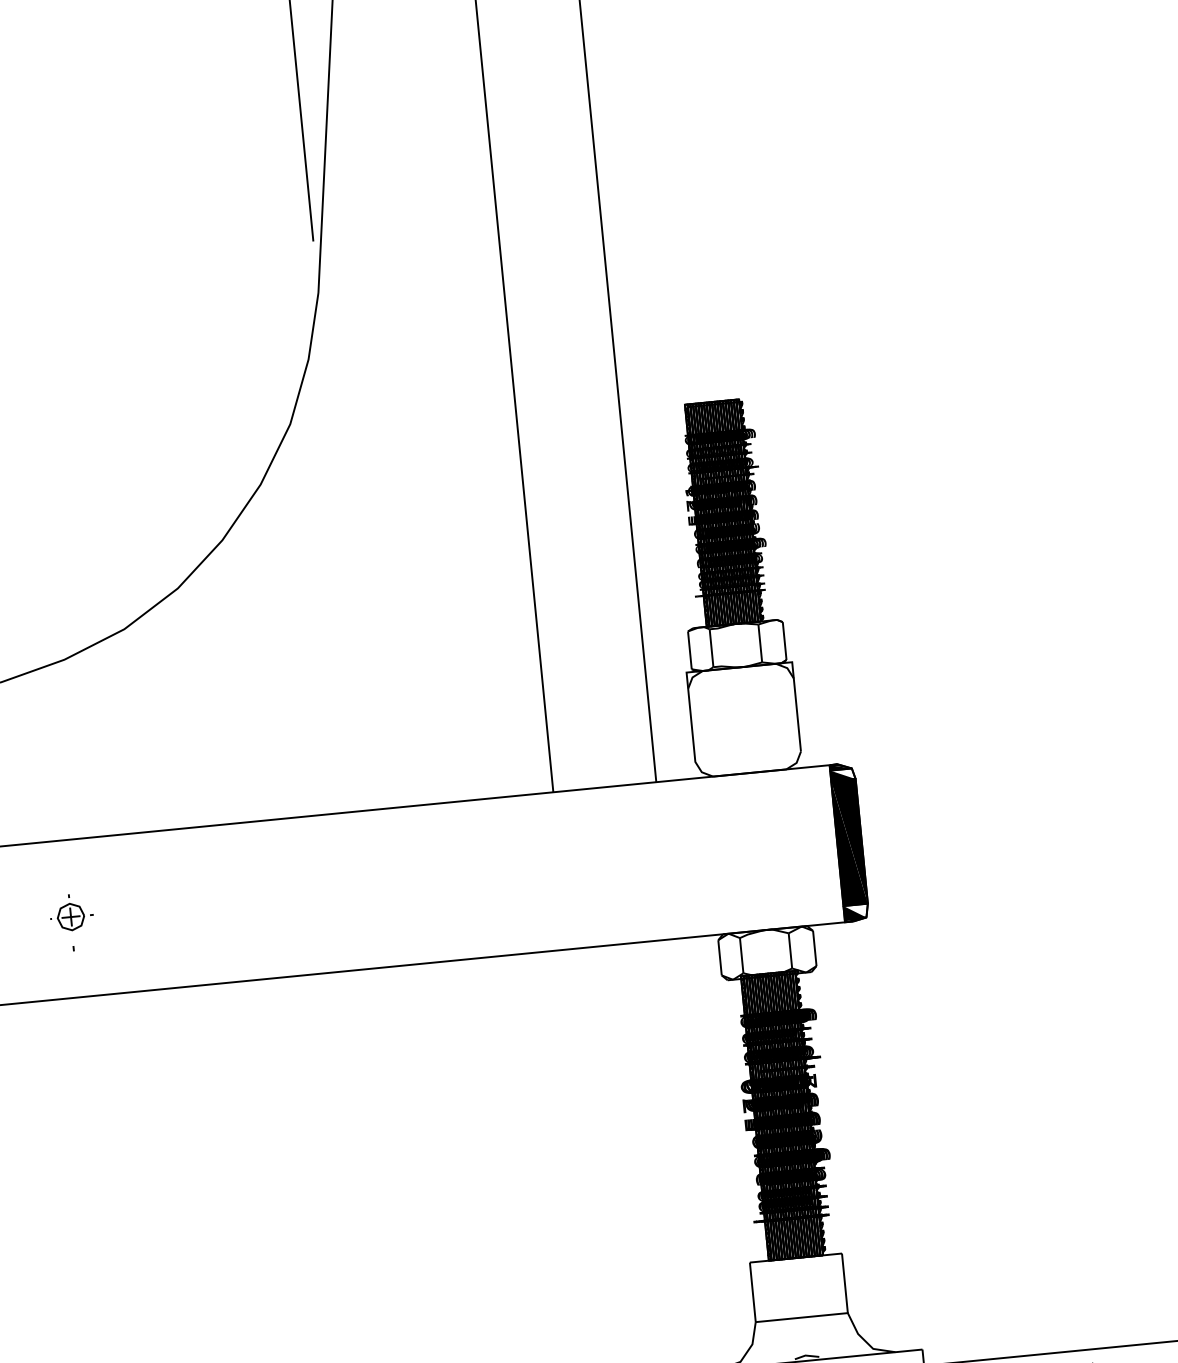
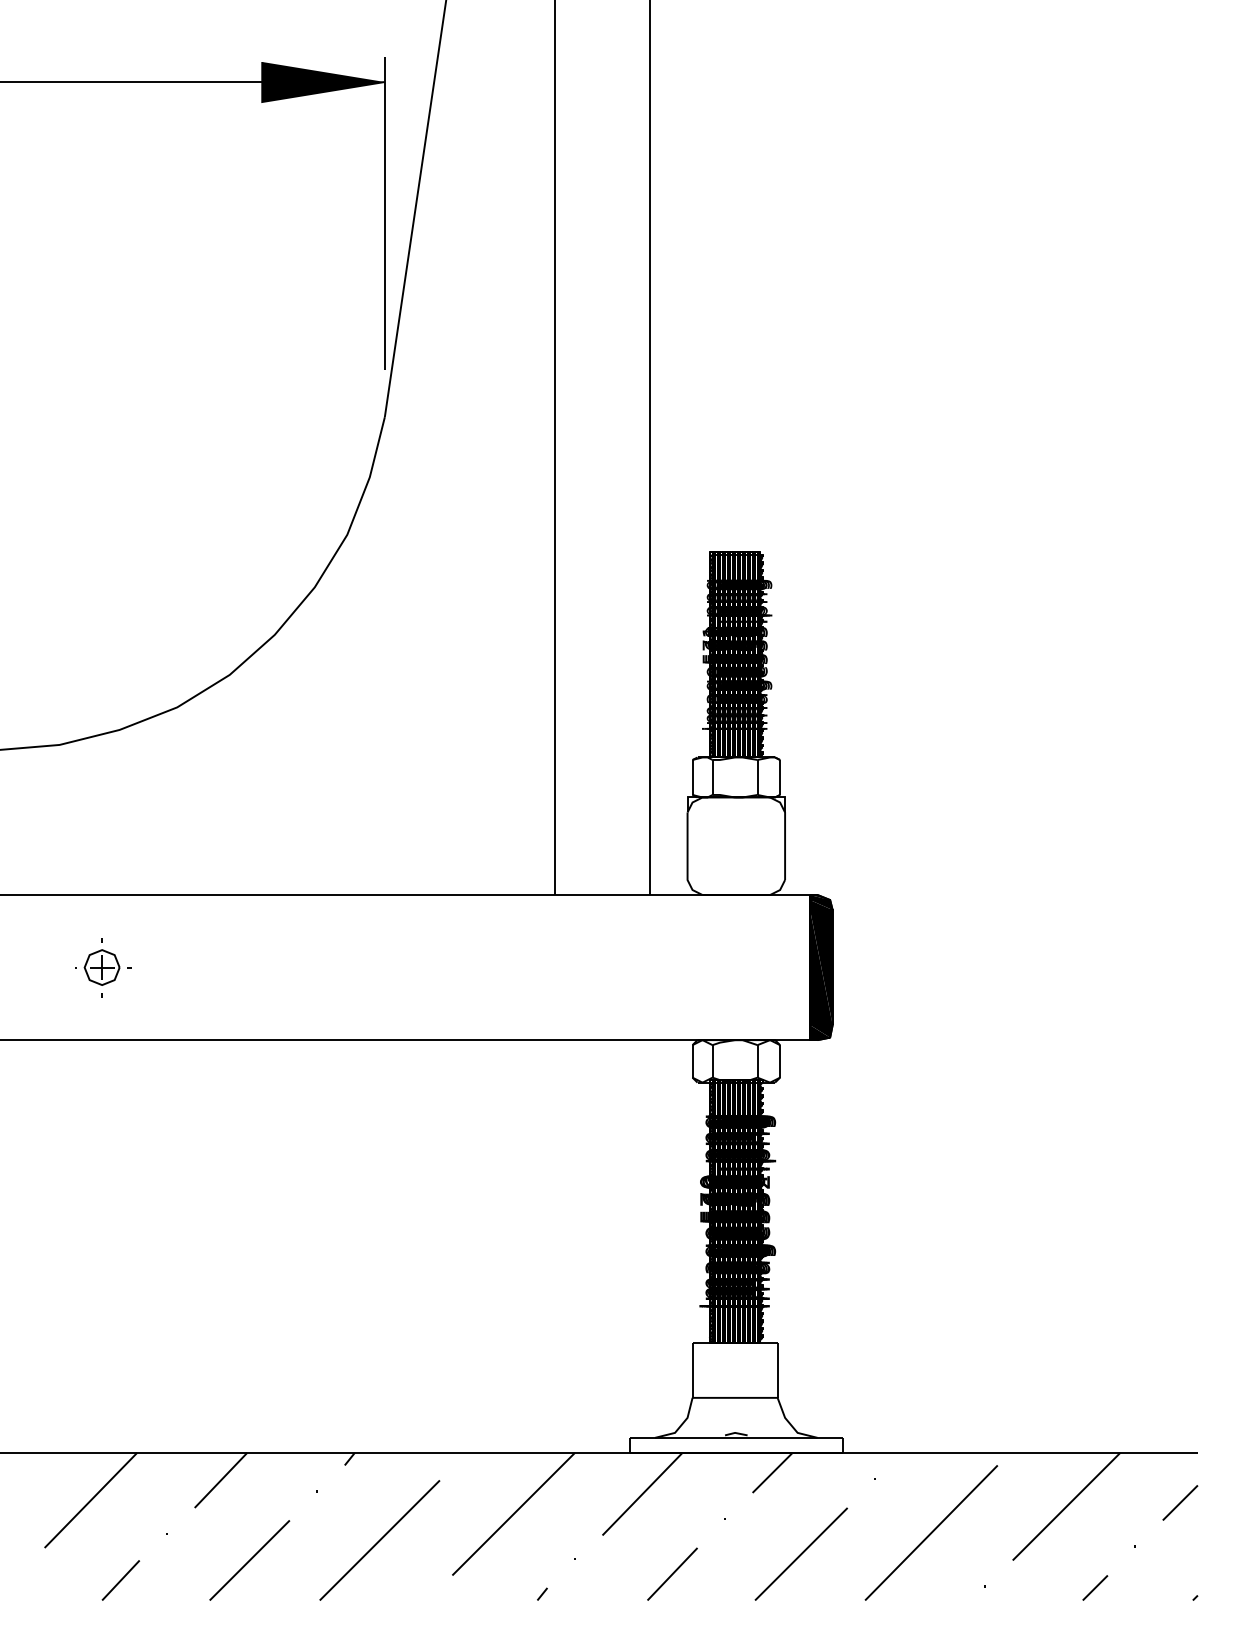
fill: (843, 775) -> (821, 905), added
fill: (856, 911) -> (821, 1031), added
part: (71, 912) -> (103, 961), size x1.43

